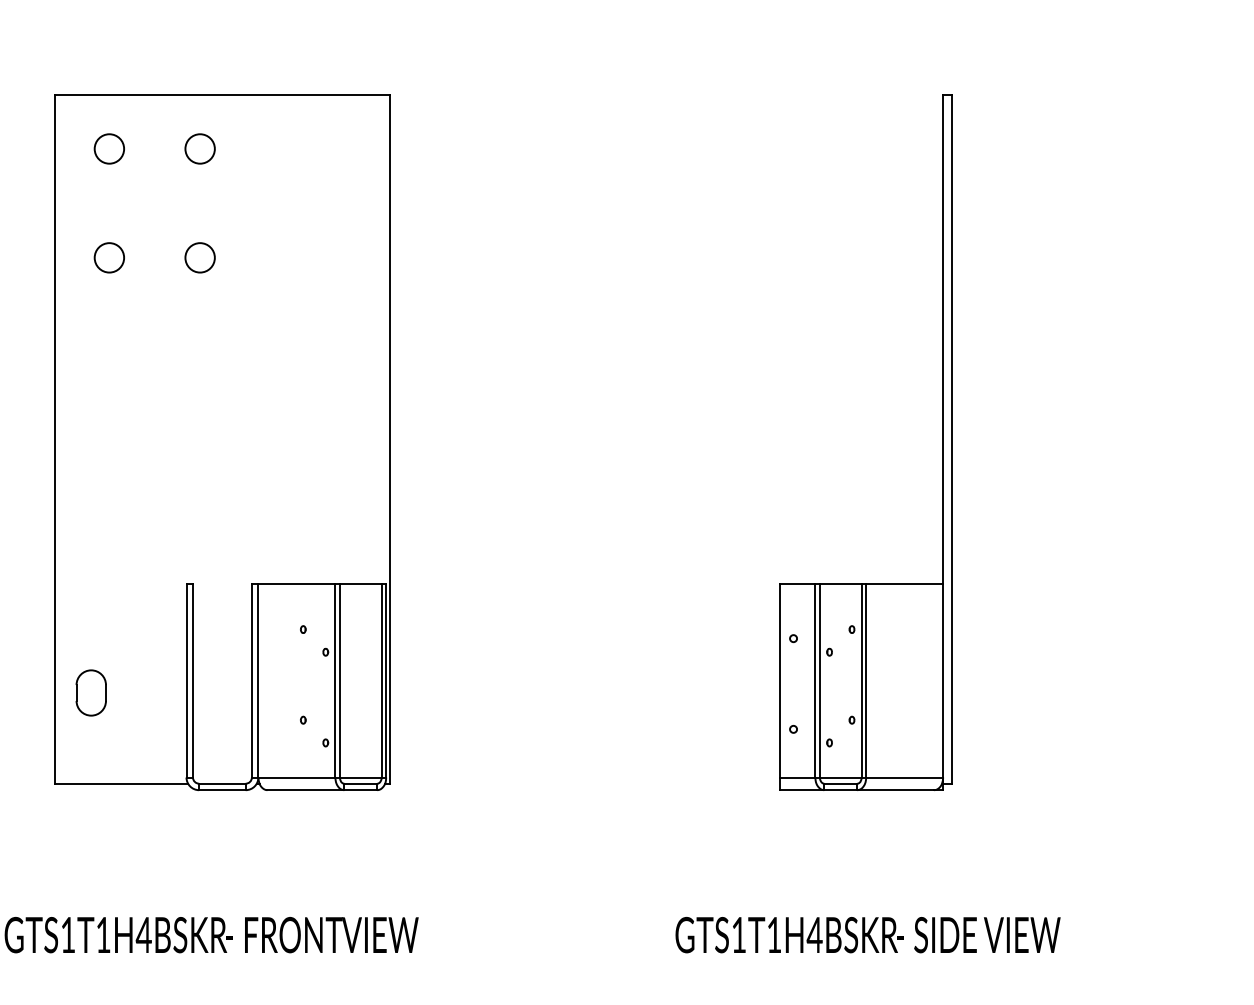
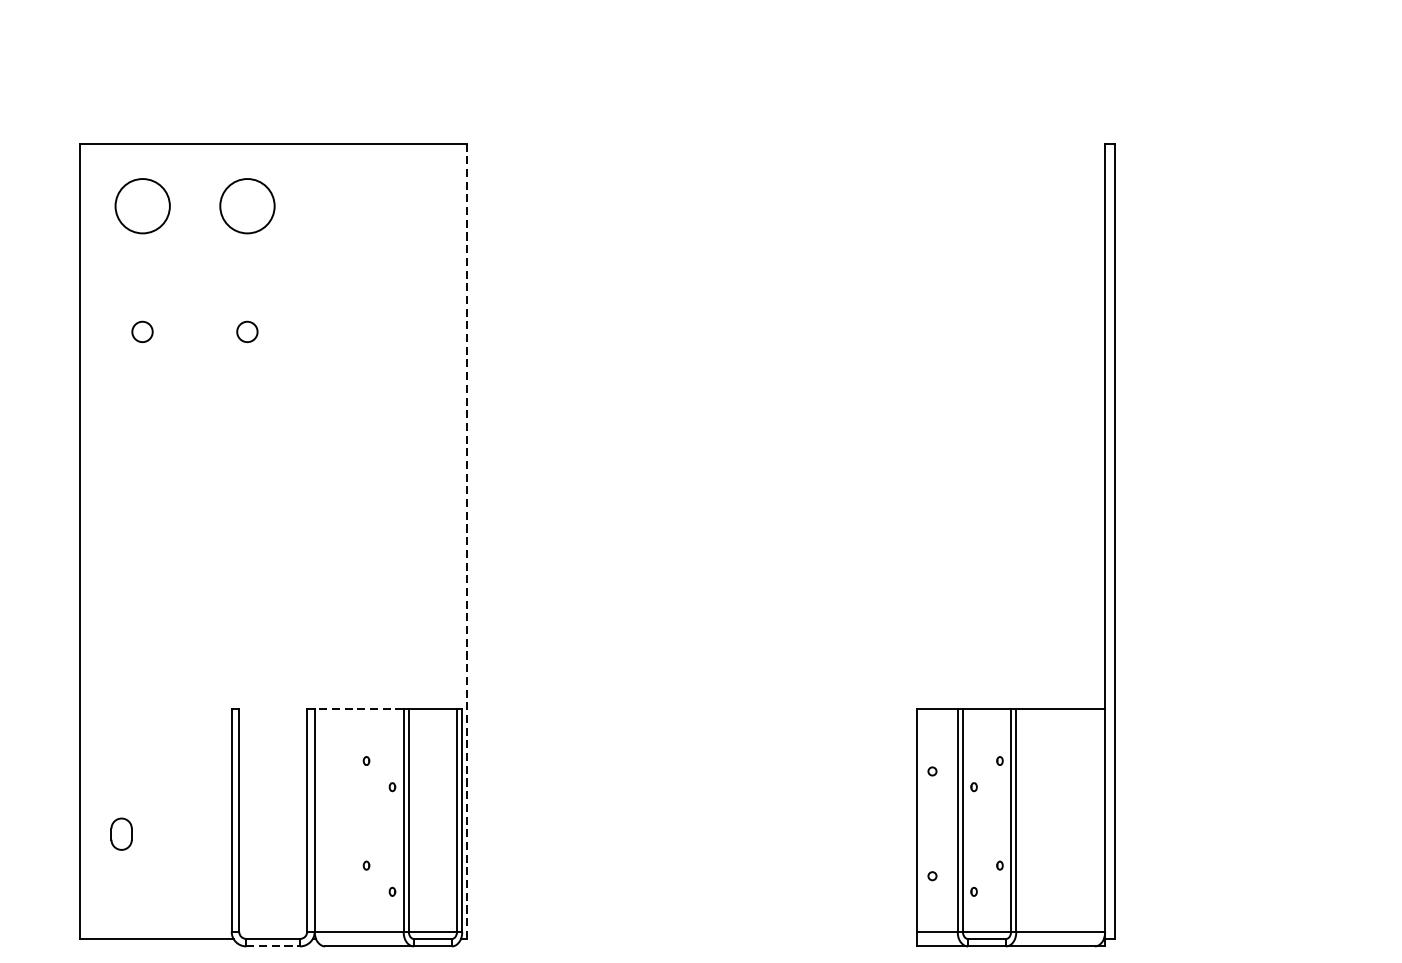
circle: (109, 148) -> (142, 205), size x1.6
circle: (199, 148) -> (246, 205), size x1.6
circle: (108, 257) -> (141, 331), size x0.6
circle: (199, 257) -> (246, 331), size x0.6
line: (390, 439) -> (467, 541), solid -> dashed
line: (296, 584) -> (358, 708), solid -> dashed
part: (90, 692) -> (120, 833), size x0.6
line: (222, 790) -> (273, 946), solid -> dashed

